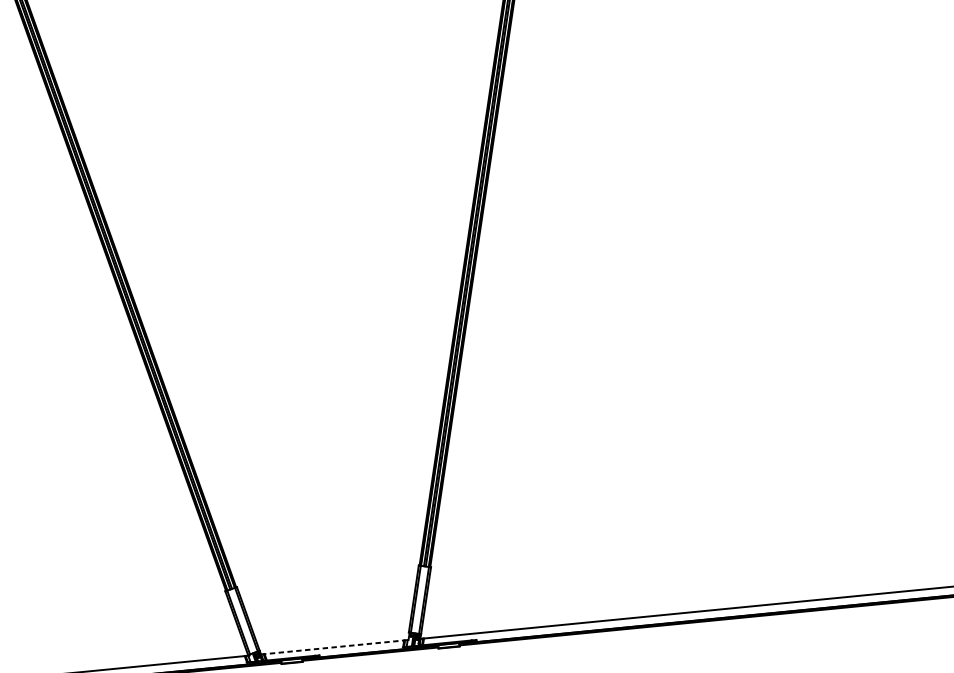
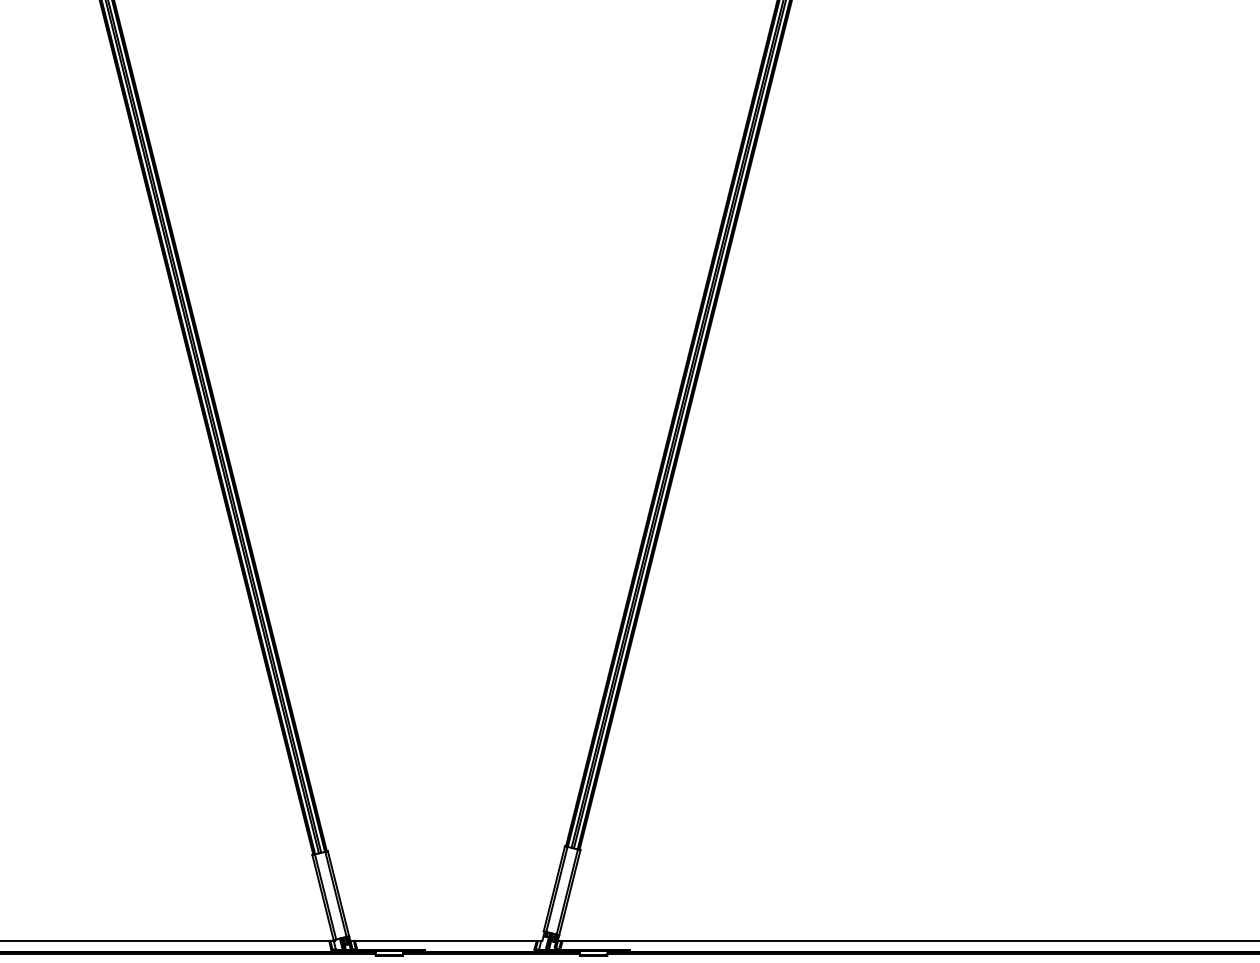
line: (334, 647) -> (446, 941), dashed -> solid

